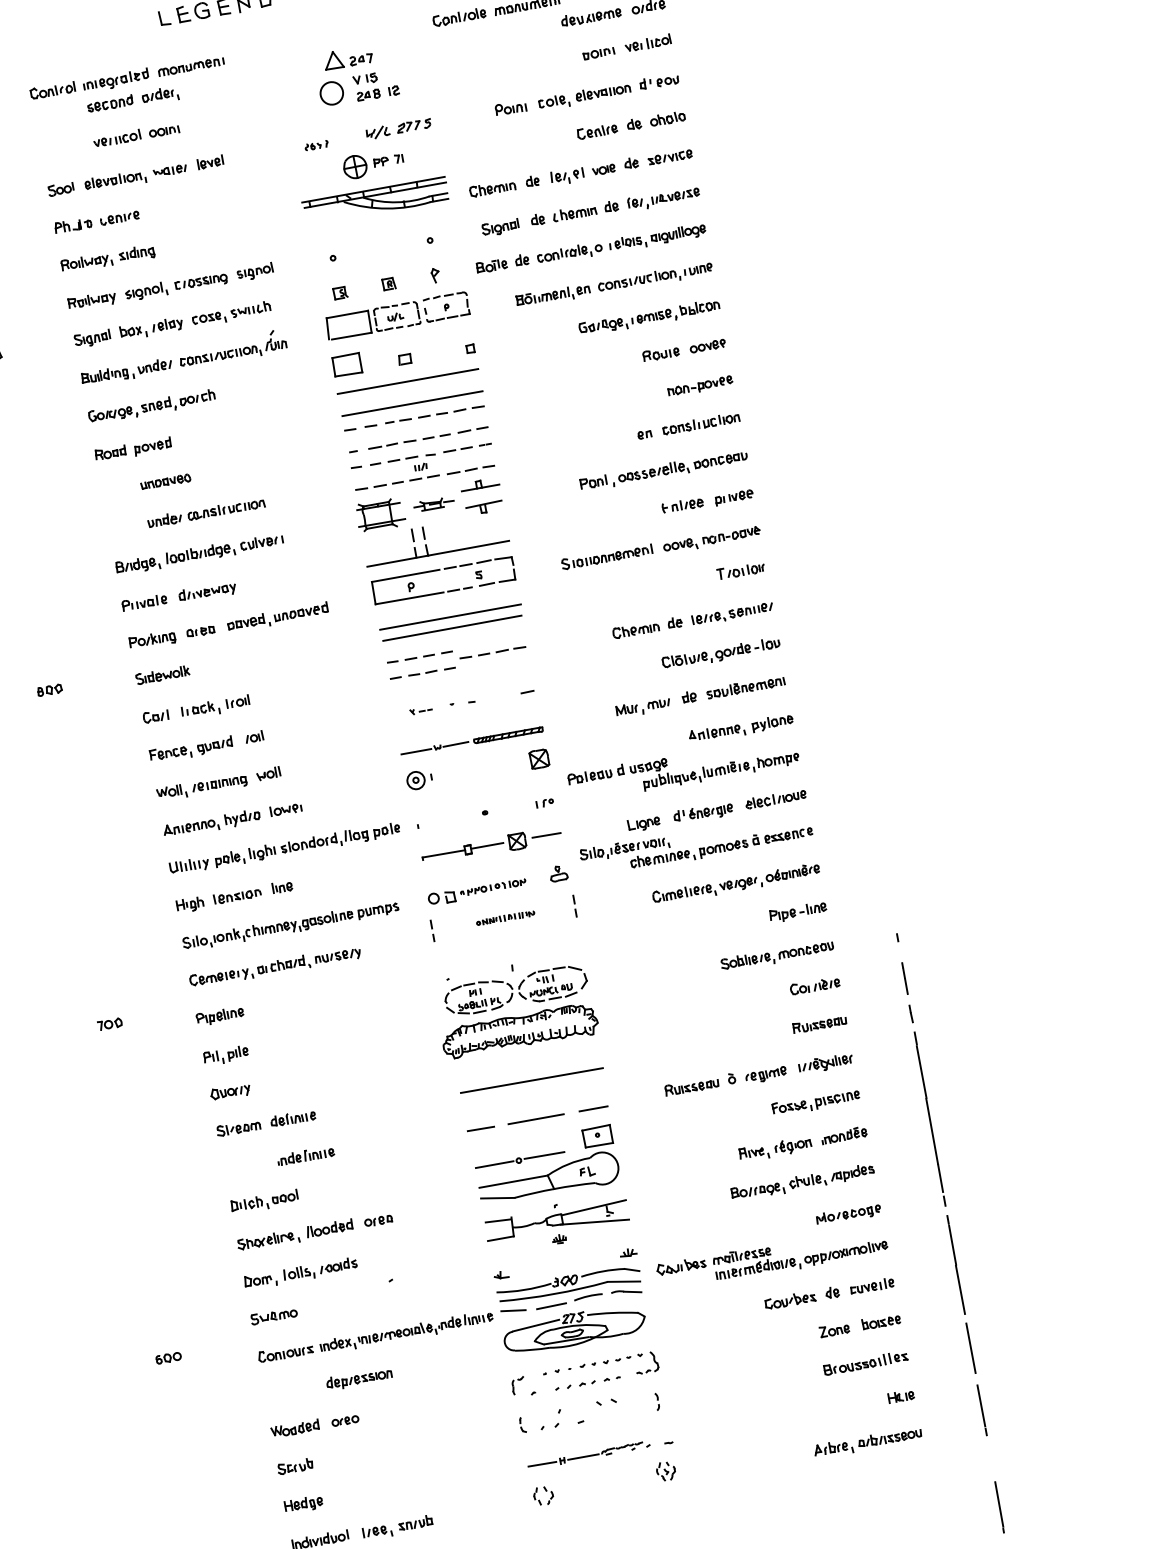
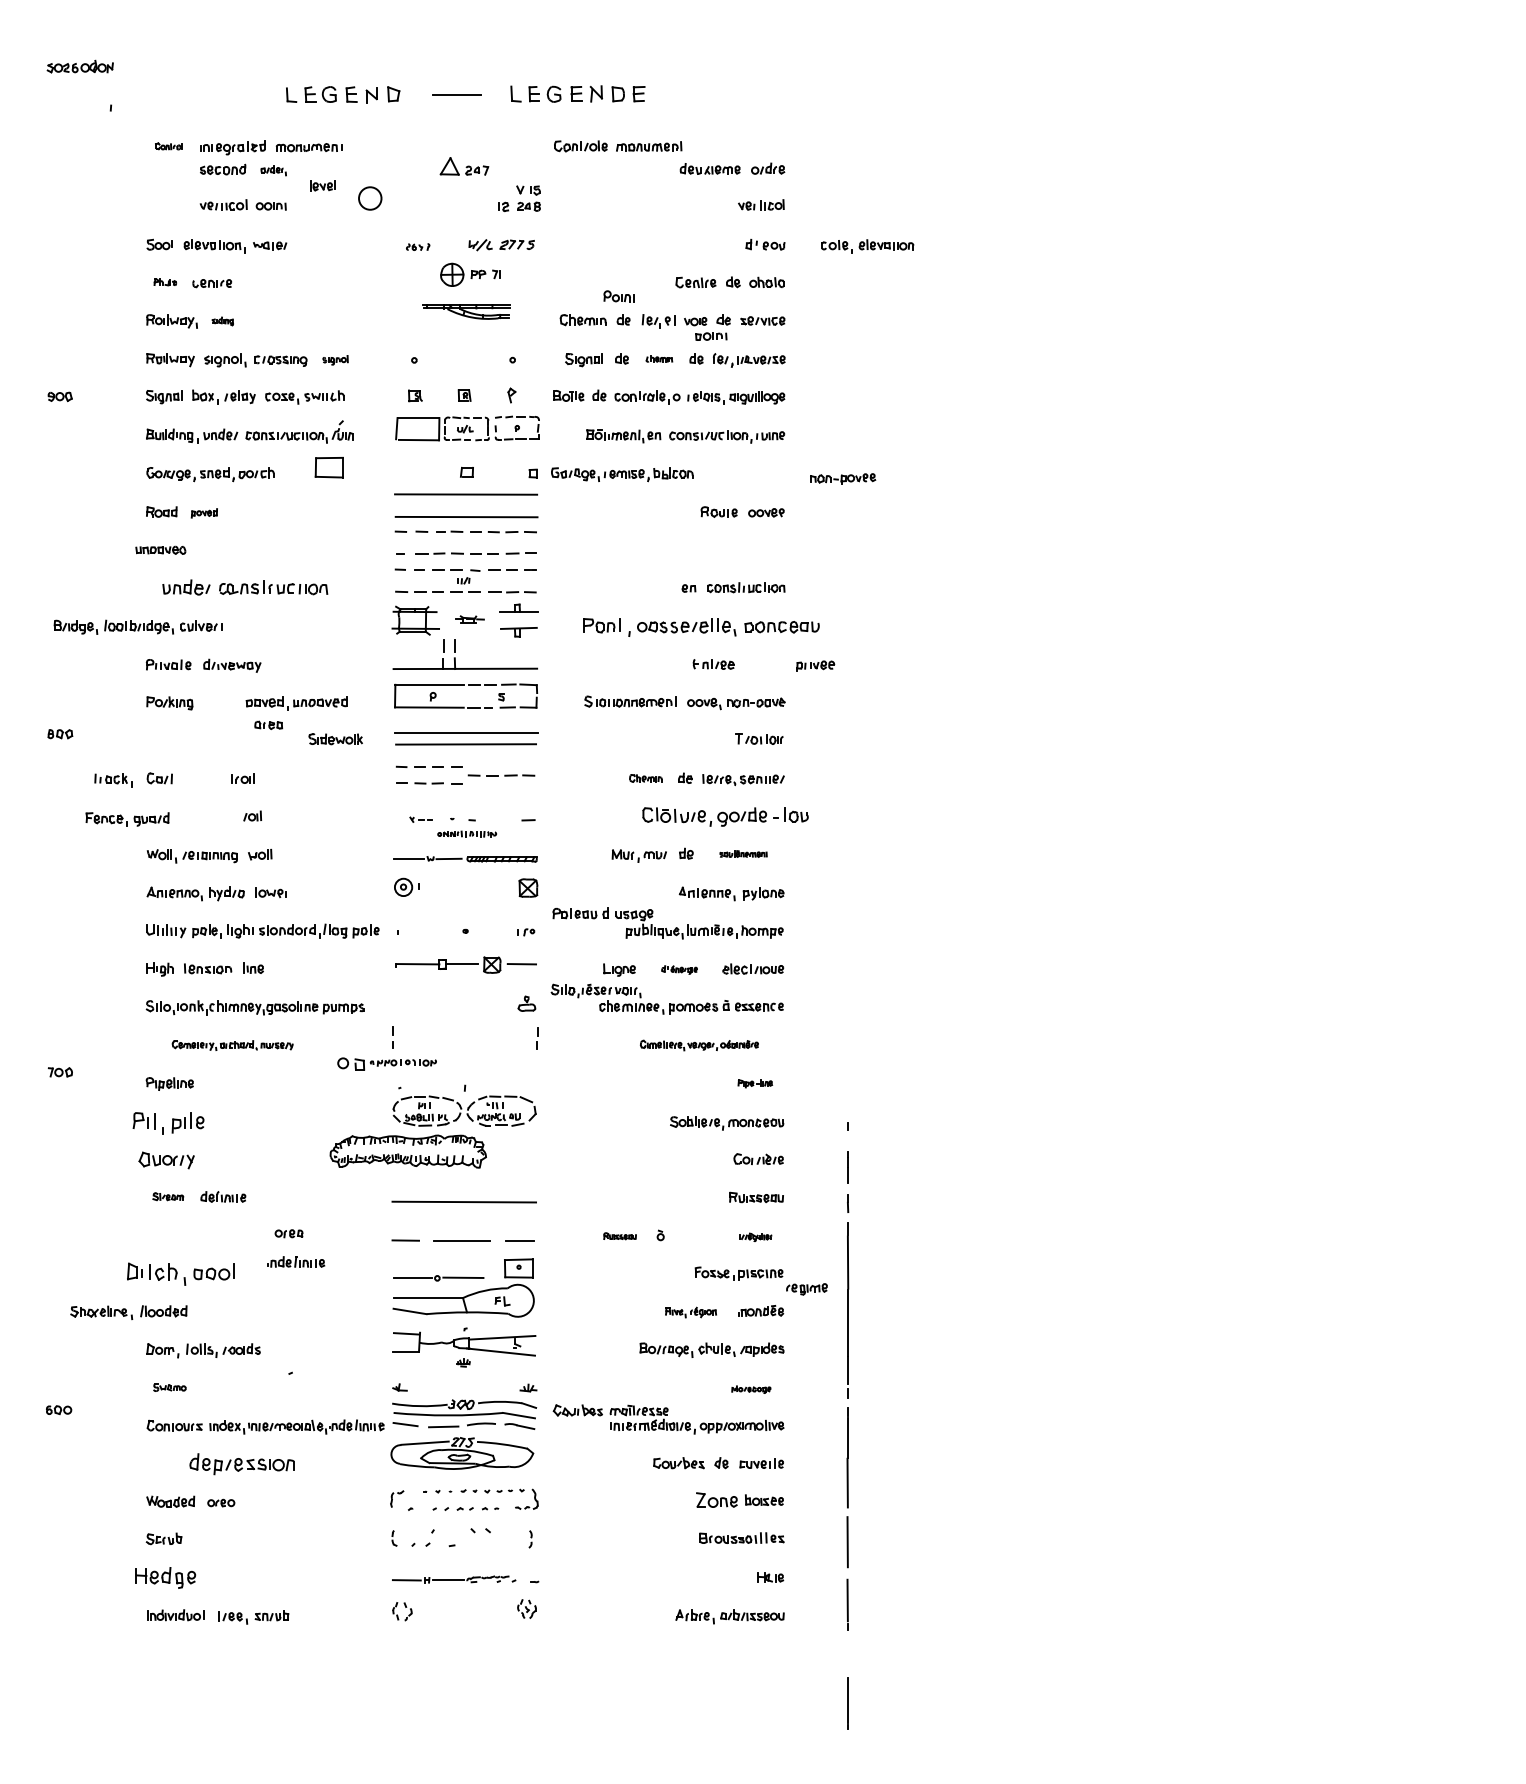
part: (599, 53) -> (711, 336), moved
part: (366, 87) -> (528, 198), moved
part: (52, 90) -> (168, 146), size x0.6
circle: (332, 93) -> (370, 198), moved
part: (160, 95) -> (273, 170), size x0.7
part: (584, 96) -> (867, 246), moved
part: (510, 108) -> (618, 296), moved
part: (209, 162) -> (322, 185), moved
part: (375, 200) -> (466, 311), size x0.6
part: (574, 212) -> (659, 358), size x0.6
part: (73, 225) -> (165, 282), size x0.6
part: (136, 253) -> (222, 321), size x0.6
part: (255, 272) -> (335, 360), size x0.7
part: (649, 317) -> (622, 474), moved
part: (346, 365) -> (328, 467), moved
part: (700, 385) -> (843, 478), moved
part: (153, 446) -> (204, 513), size x0.7
part: (664, 470) -> (701, 627), size x1.4
part: (165, 481) -> (160, 549), moved
part: (734, 497) -> (815, 665), moved
part: (433, 504) -> (469, 619), size x0.7
part: (205, 512) -> (244, 587), size x1.4
part: (198, 553) -> (137, 626), moved
part: (200, 630) -> (268, 724), moved
part: (635, 630) -> (645, 778), size x0.7
part: (720, 653) -> (724, 816), size x1.4
part: (162, 675) -> (335, 739), moved
part: (745, 686) -> (743, 853), size x0.6
part: (200, 710) -> (113, 780), moved
part: (191, 749) -> (127, 819), moved
part: (703, 812) -> (679, 969), size x0.6
part: (736, 884) -> (699, 1045), size x0.7
part: (476, 891) -> (386, 1063), moved
part: (798, 911) -> (755, 1083), size x0.6
part: (504, 917) -> (466, 833), moved
part: (275, 967) -> (232, 1045), size x0.7
part: (519, 1031) -> (407, 1151), moved
part: (225, 1055) -> (168, 1123), size x1.6
part: (825, 1063) -> (755, 1237), size x0.6
part: (765, 1075) -> (806, 1289), moved
part: (691, 1086) -> (619, 1236), size x0.6
part: (230, 1091) -> (166, 1159), size x1.4
part: (238, 1127) -> (168, 1196), size x0.7
part: (774, 1149) -> (690, 1312), size x0.7
part: (305, 1155) -> (296, 1261), moved
part: (264, 1201) -> (180, 1273), size x1.6
part: (848, 1214) -> (751, 1389), size x0.6
part: (377, 1220) -> (288, 1233), moved
part: (294, 1235) -> (128, 1312), moved
part: (273, 1316) -> (169, 1387), size x0.7
part: (835, 1330) -> (717, 1500), size x1.4
part: (359, 1379) -> (242, 1464), size x1.6
part: (303, 1504) -> (165, 1577), size x1.6

